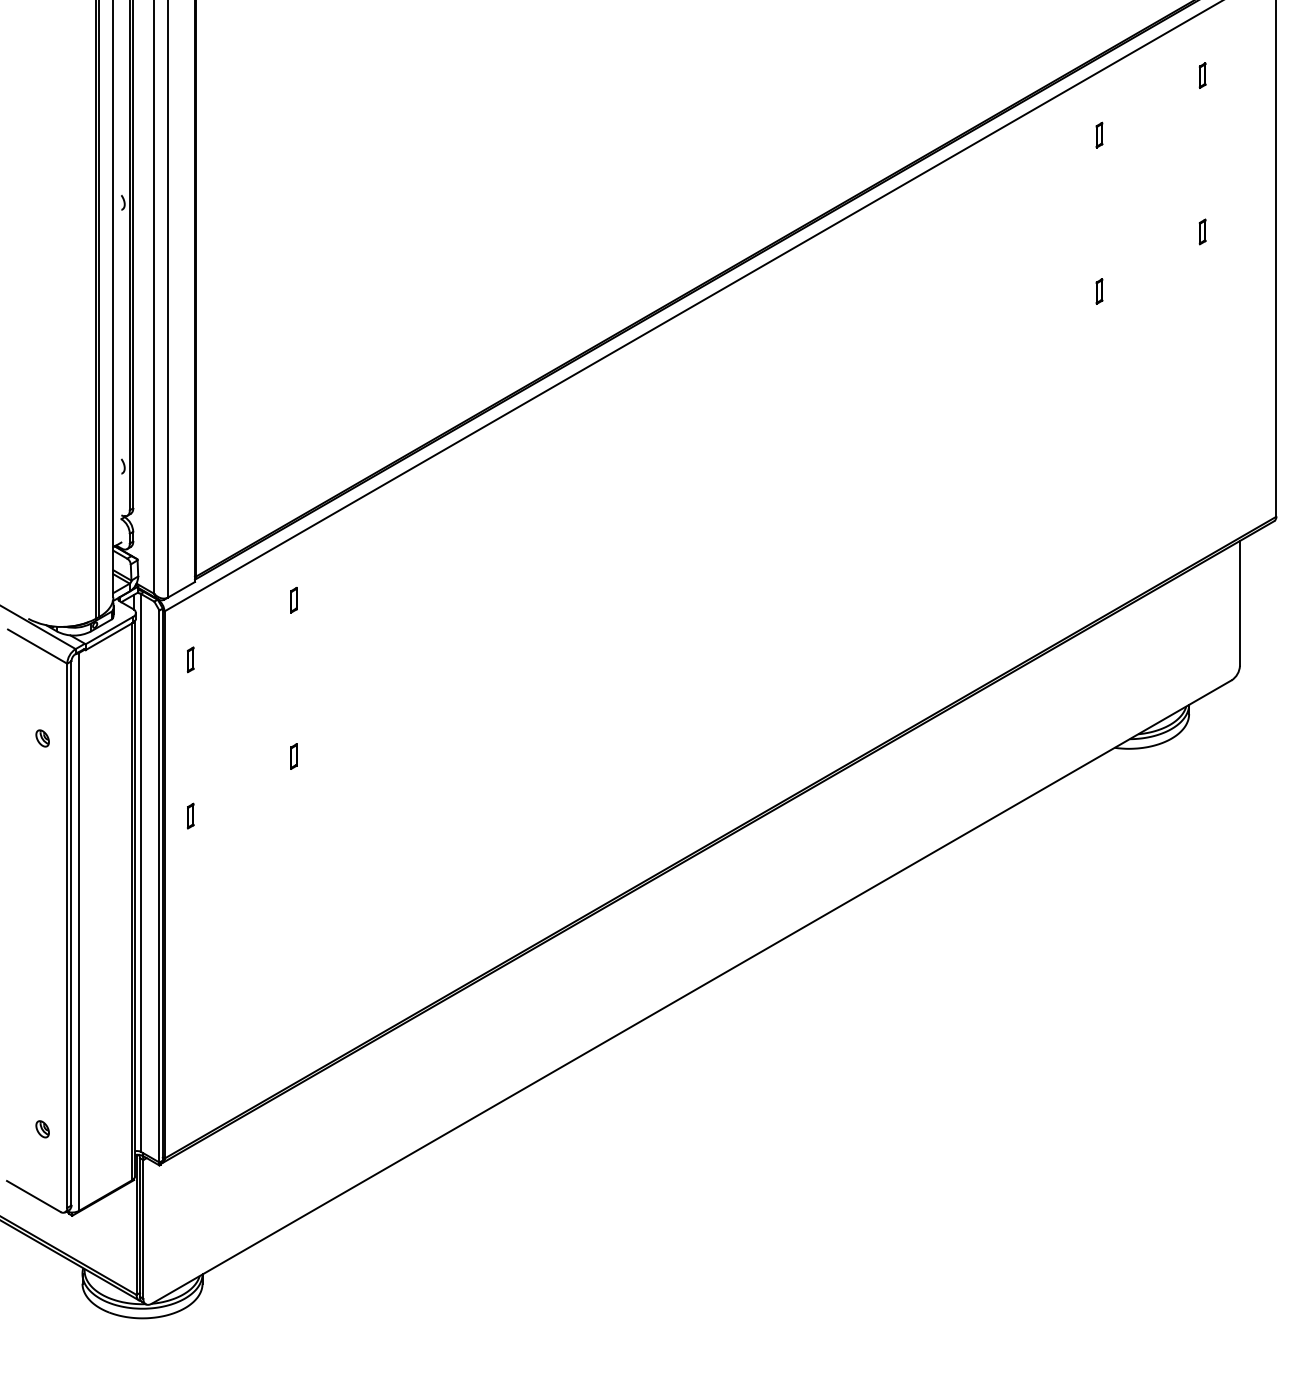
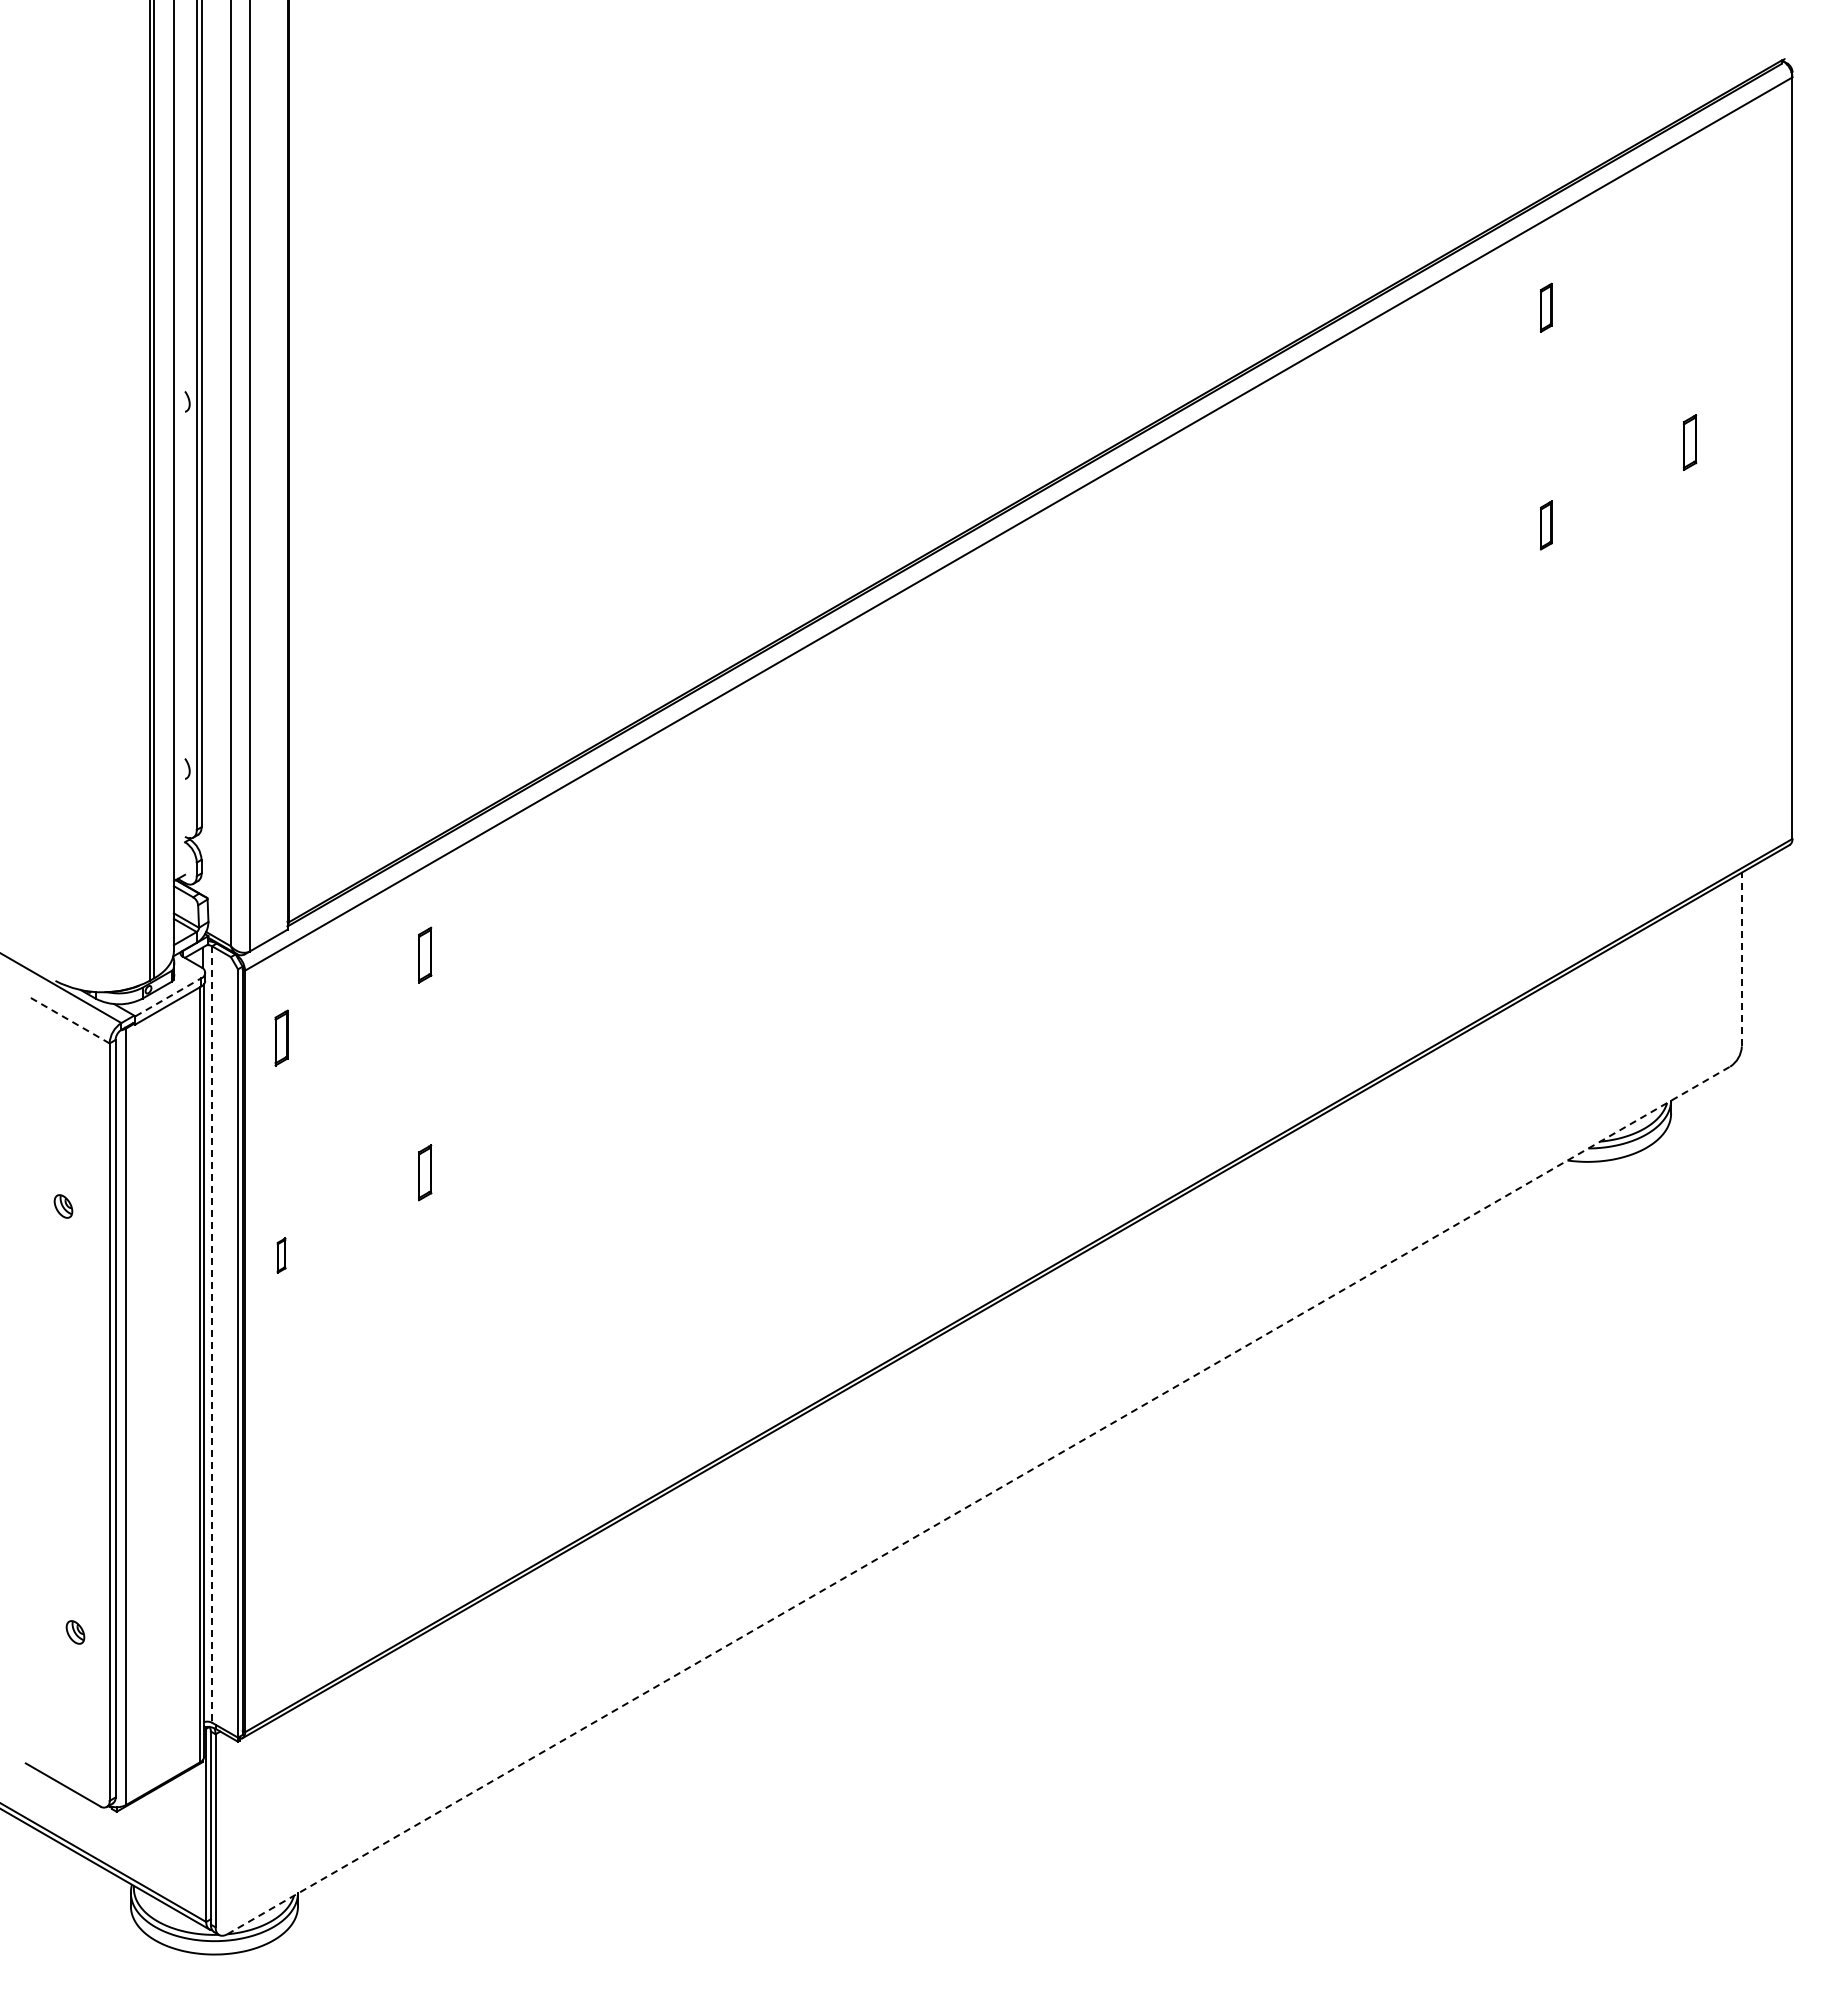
part: (1202, 75) -> (1689, 224), removed
part: (1099, 134) -> (1546, 307), size x1.4
part: (1202, 231) -> (1689, 442), size x1.6
part: (1099, 291) -> (1546, 525), size x1.4
part: (294, 599) -> (425, 954), size x1.6
line: (1239, 603) -> (1741, 959), solid -> dashed
line: (109, 630) -> (168, 997), solid -> dashed
line: (37, 646) -> (68, 1019), solid -> dashed
part: (190, 659) -> (281, 1037), size x1.6
part: (42, 738) -> (63, 1206), moved
part: (294, 756) -> (425, 1172), size x1.6
line: (141, 873) -> (212, 1335), solid -> dashed
line: (691, 992) -> (978, 1500), solid -> dashed
part: (42, 1129) -> (75, 1632), moved

